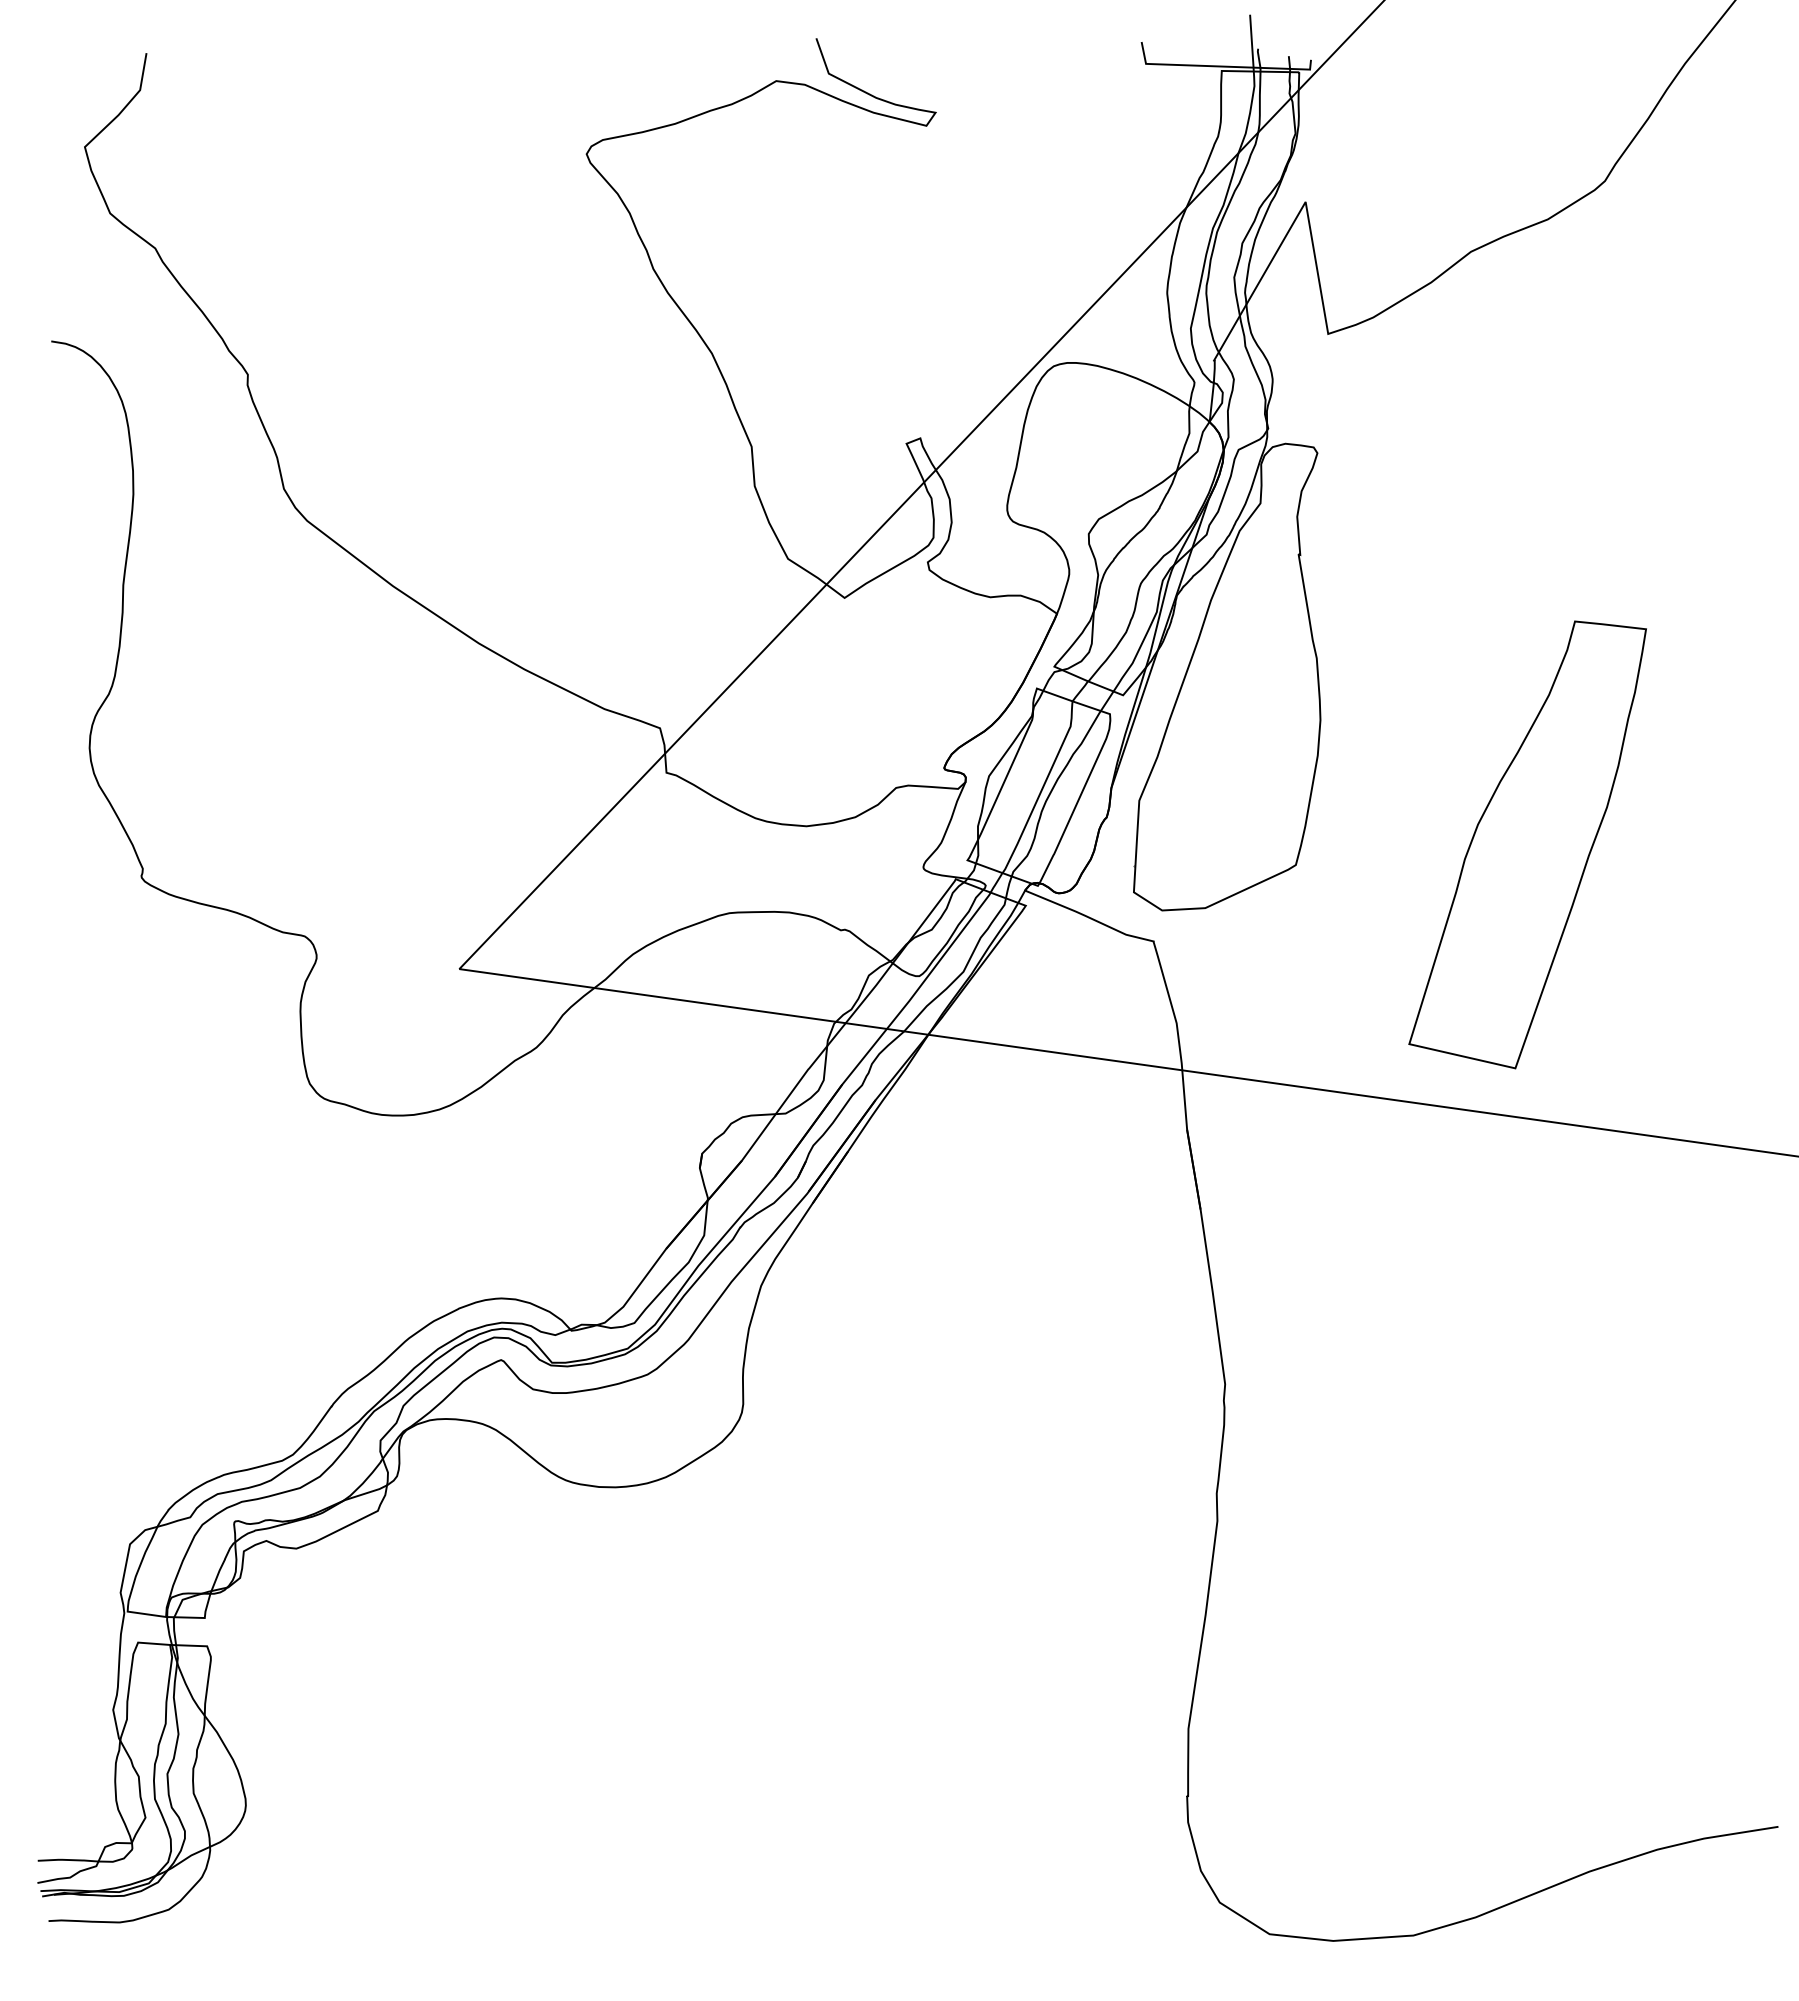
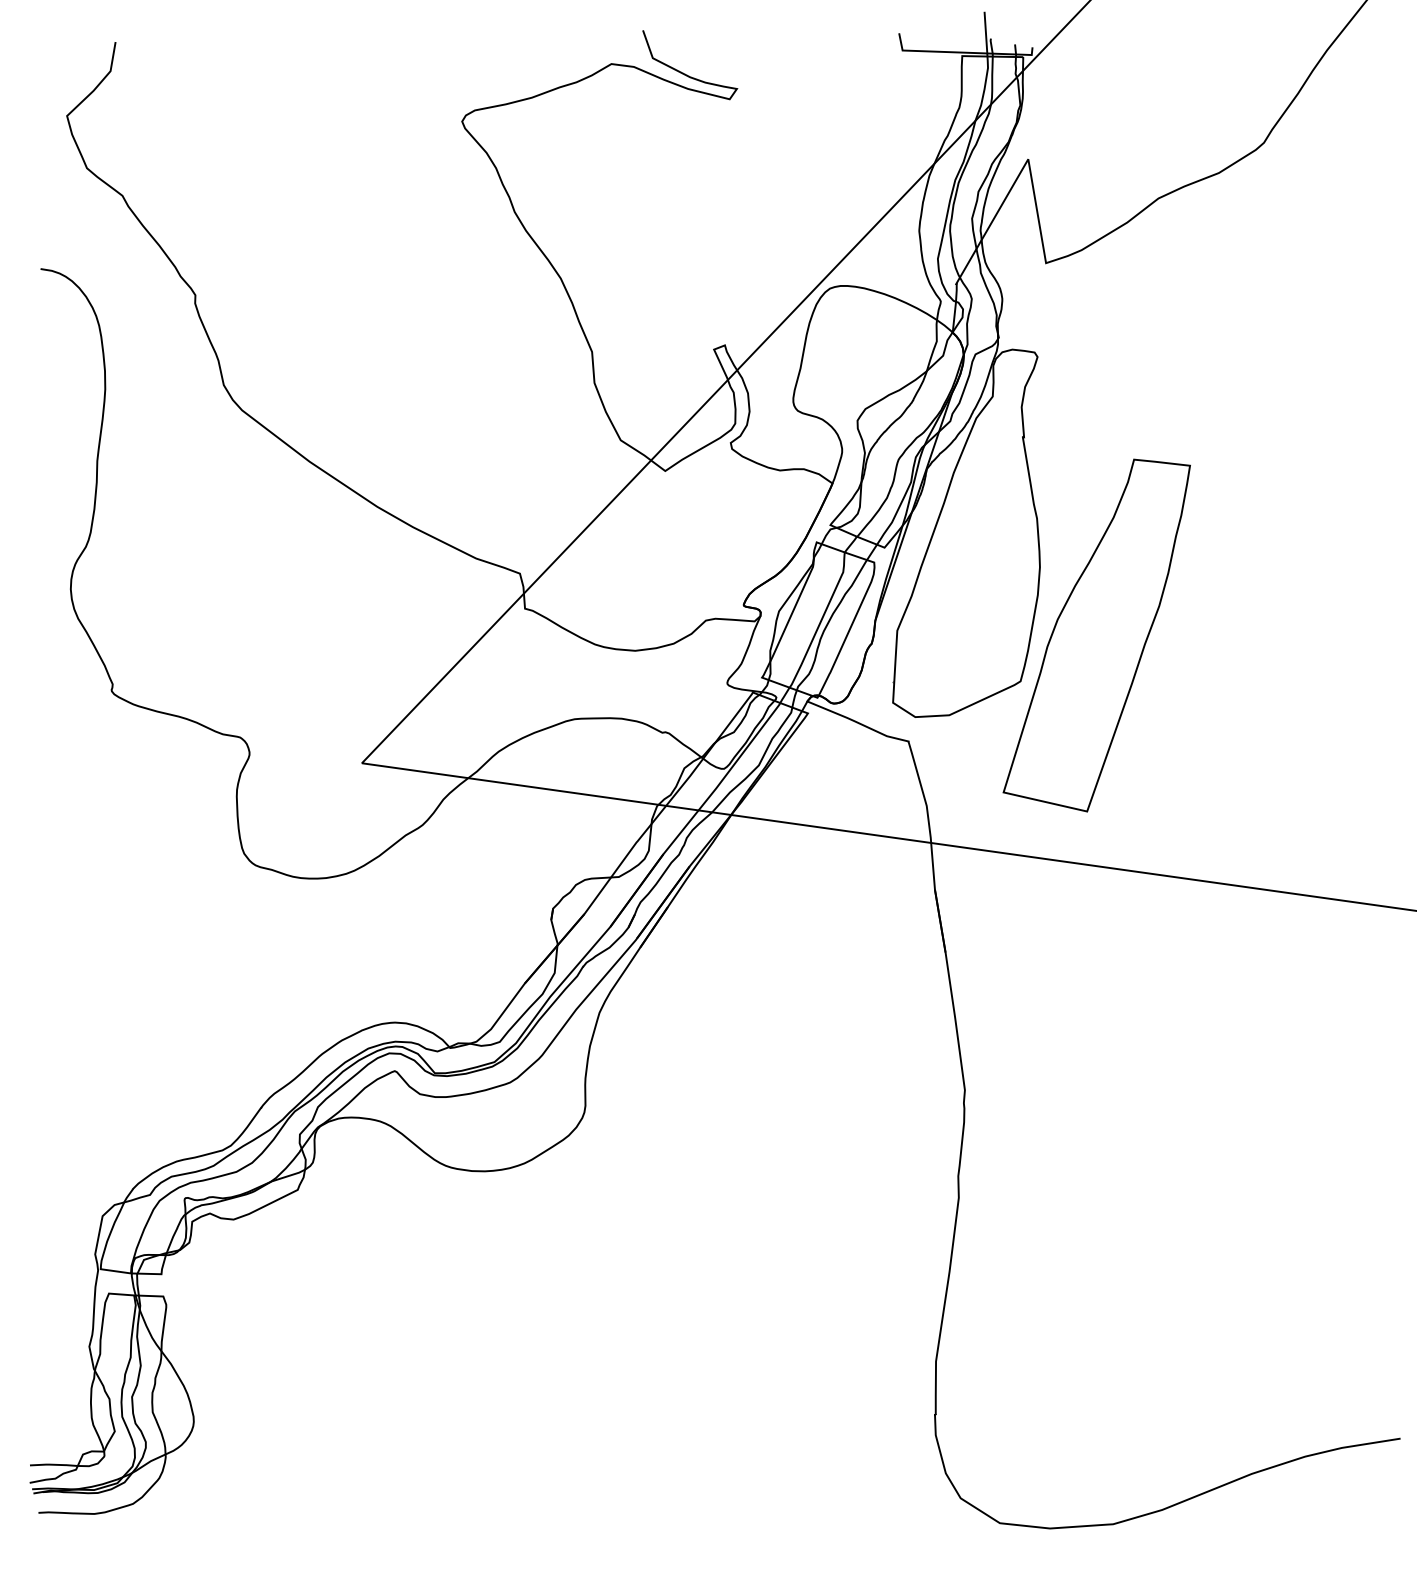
part: (1527, 844) -> (1096, 635), moved

